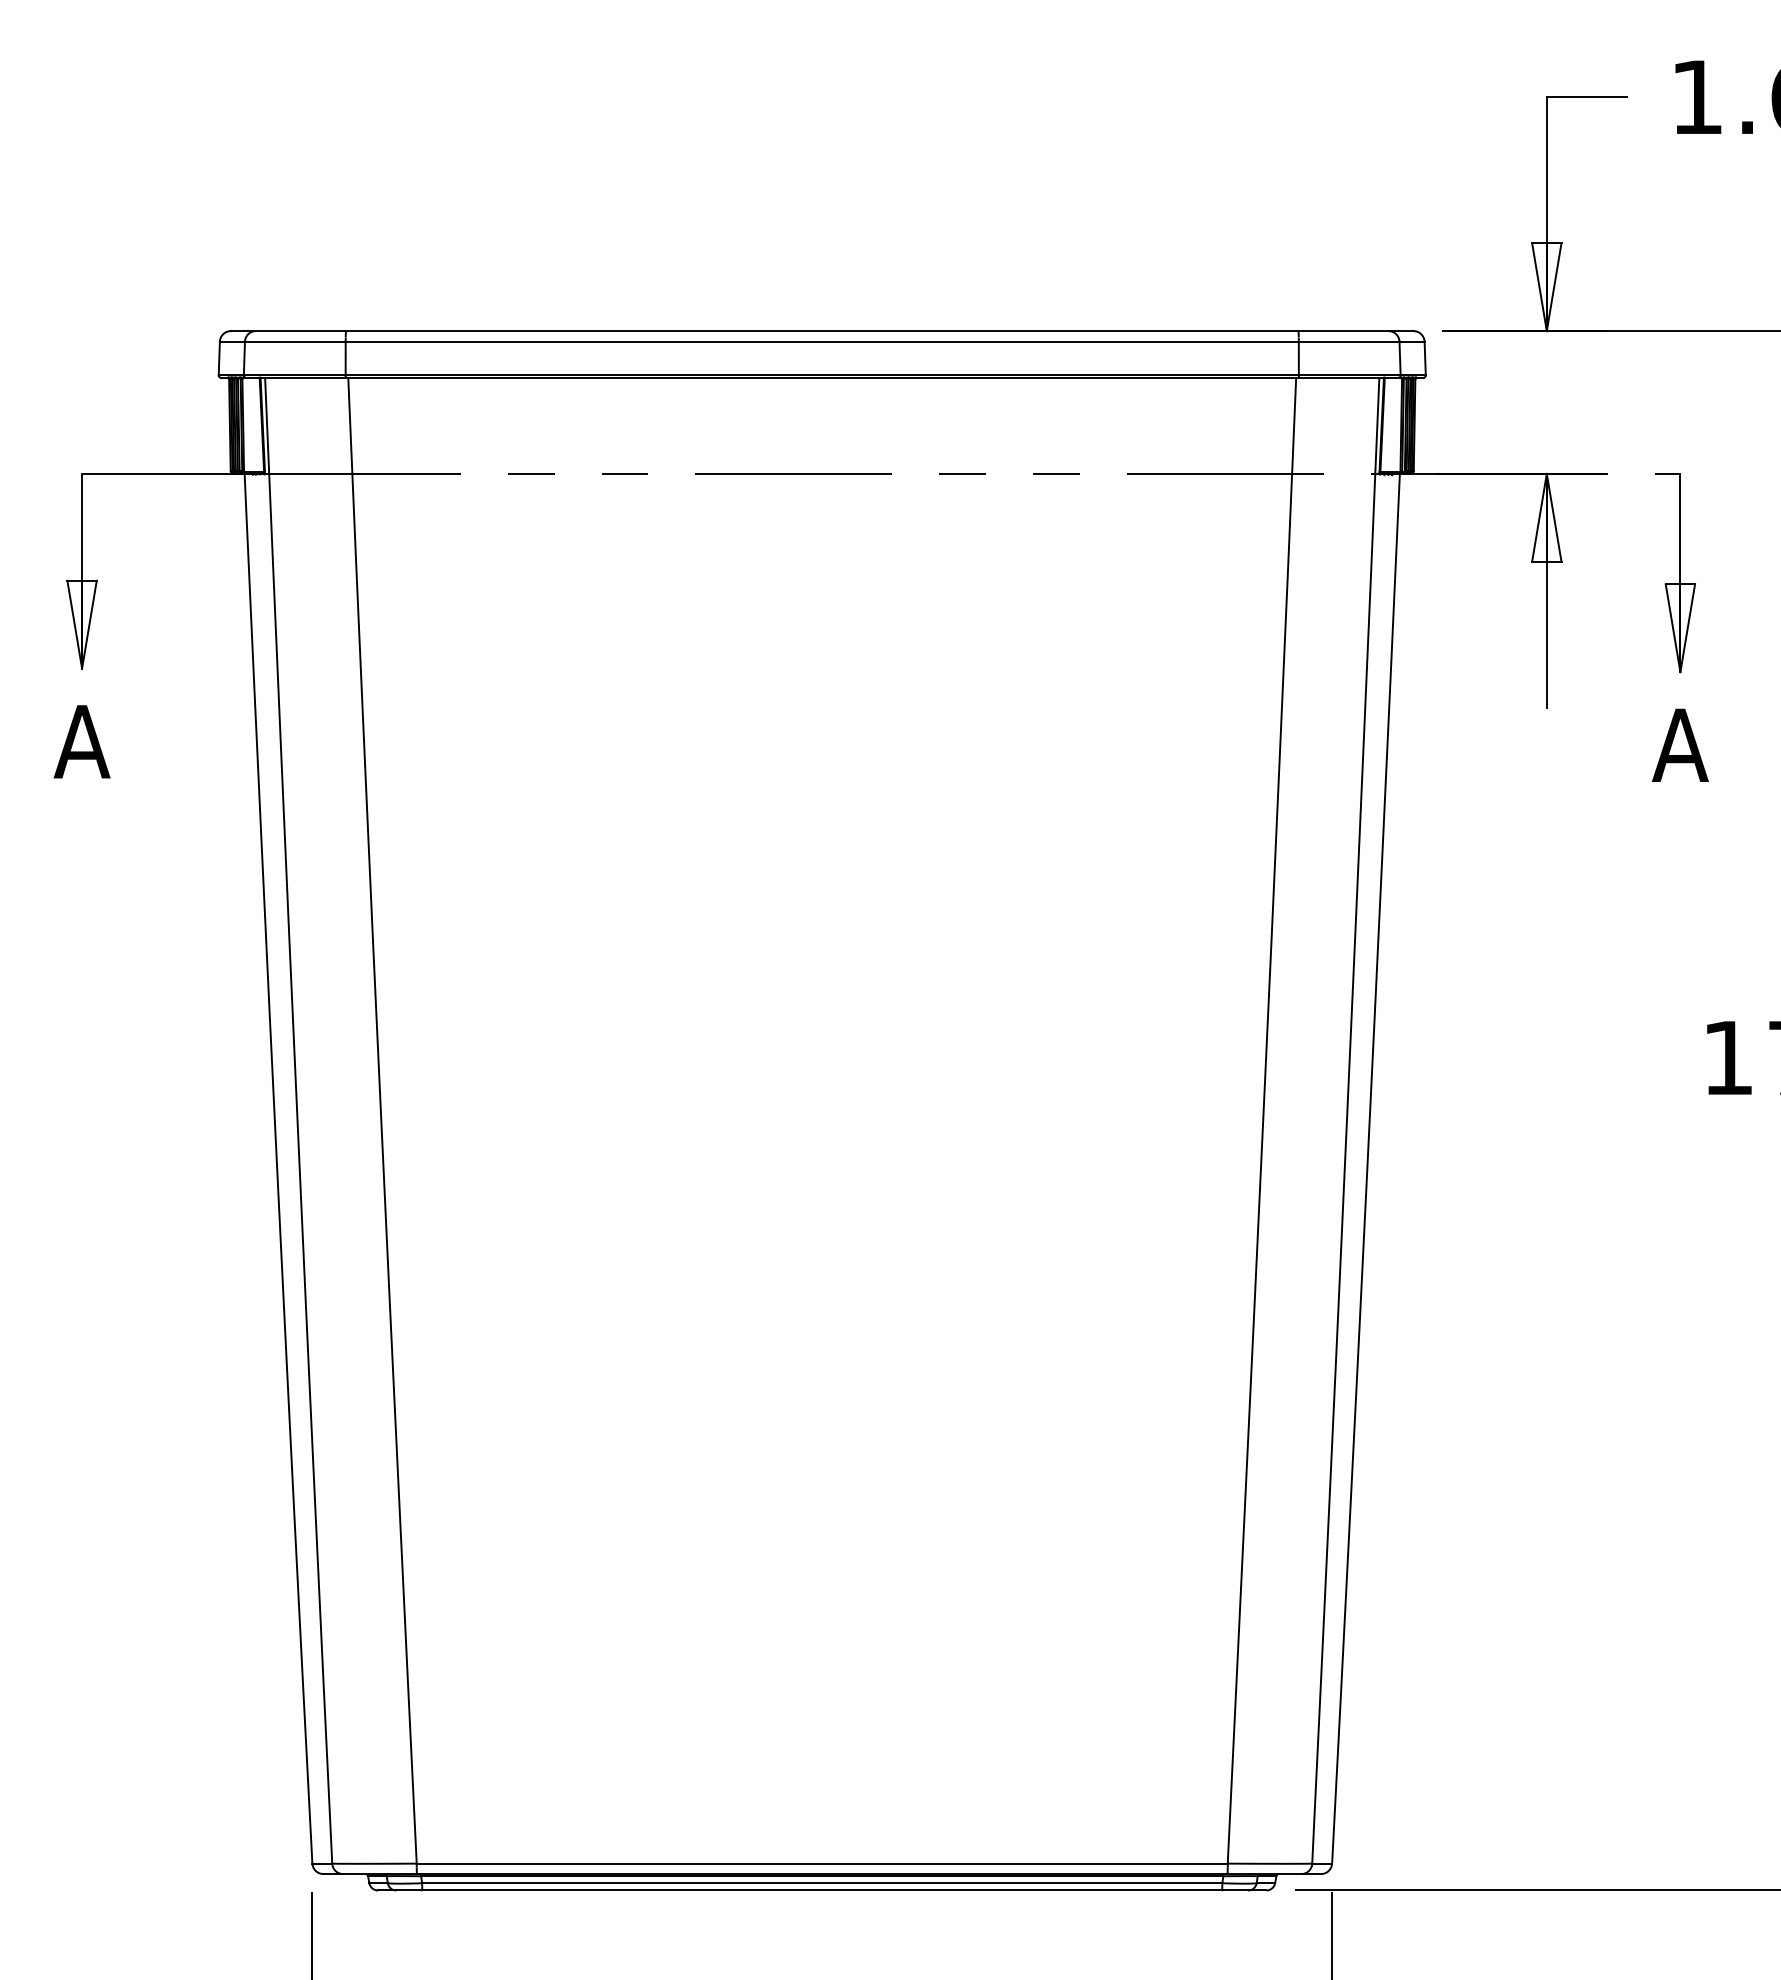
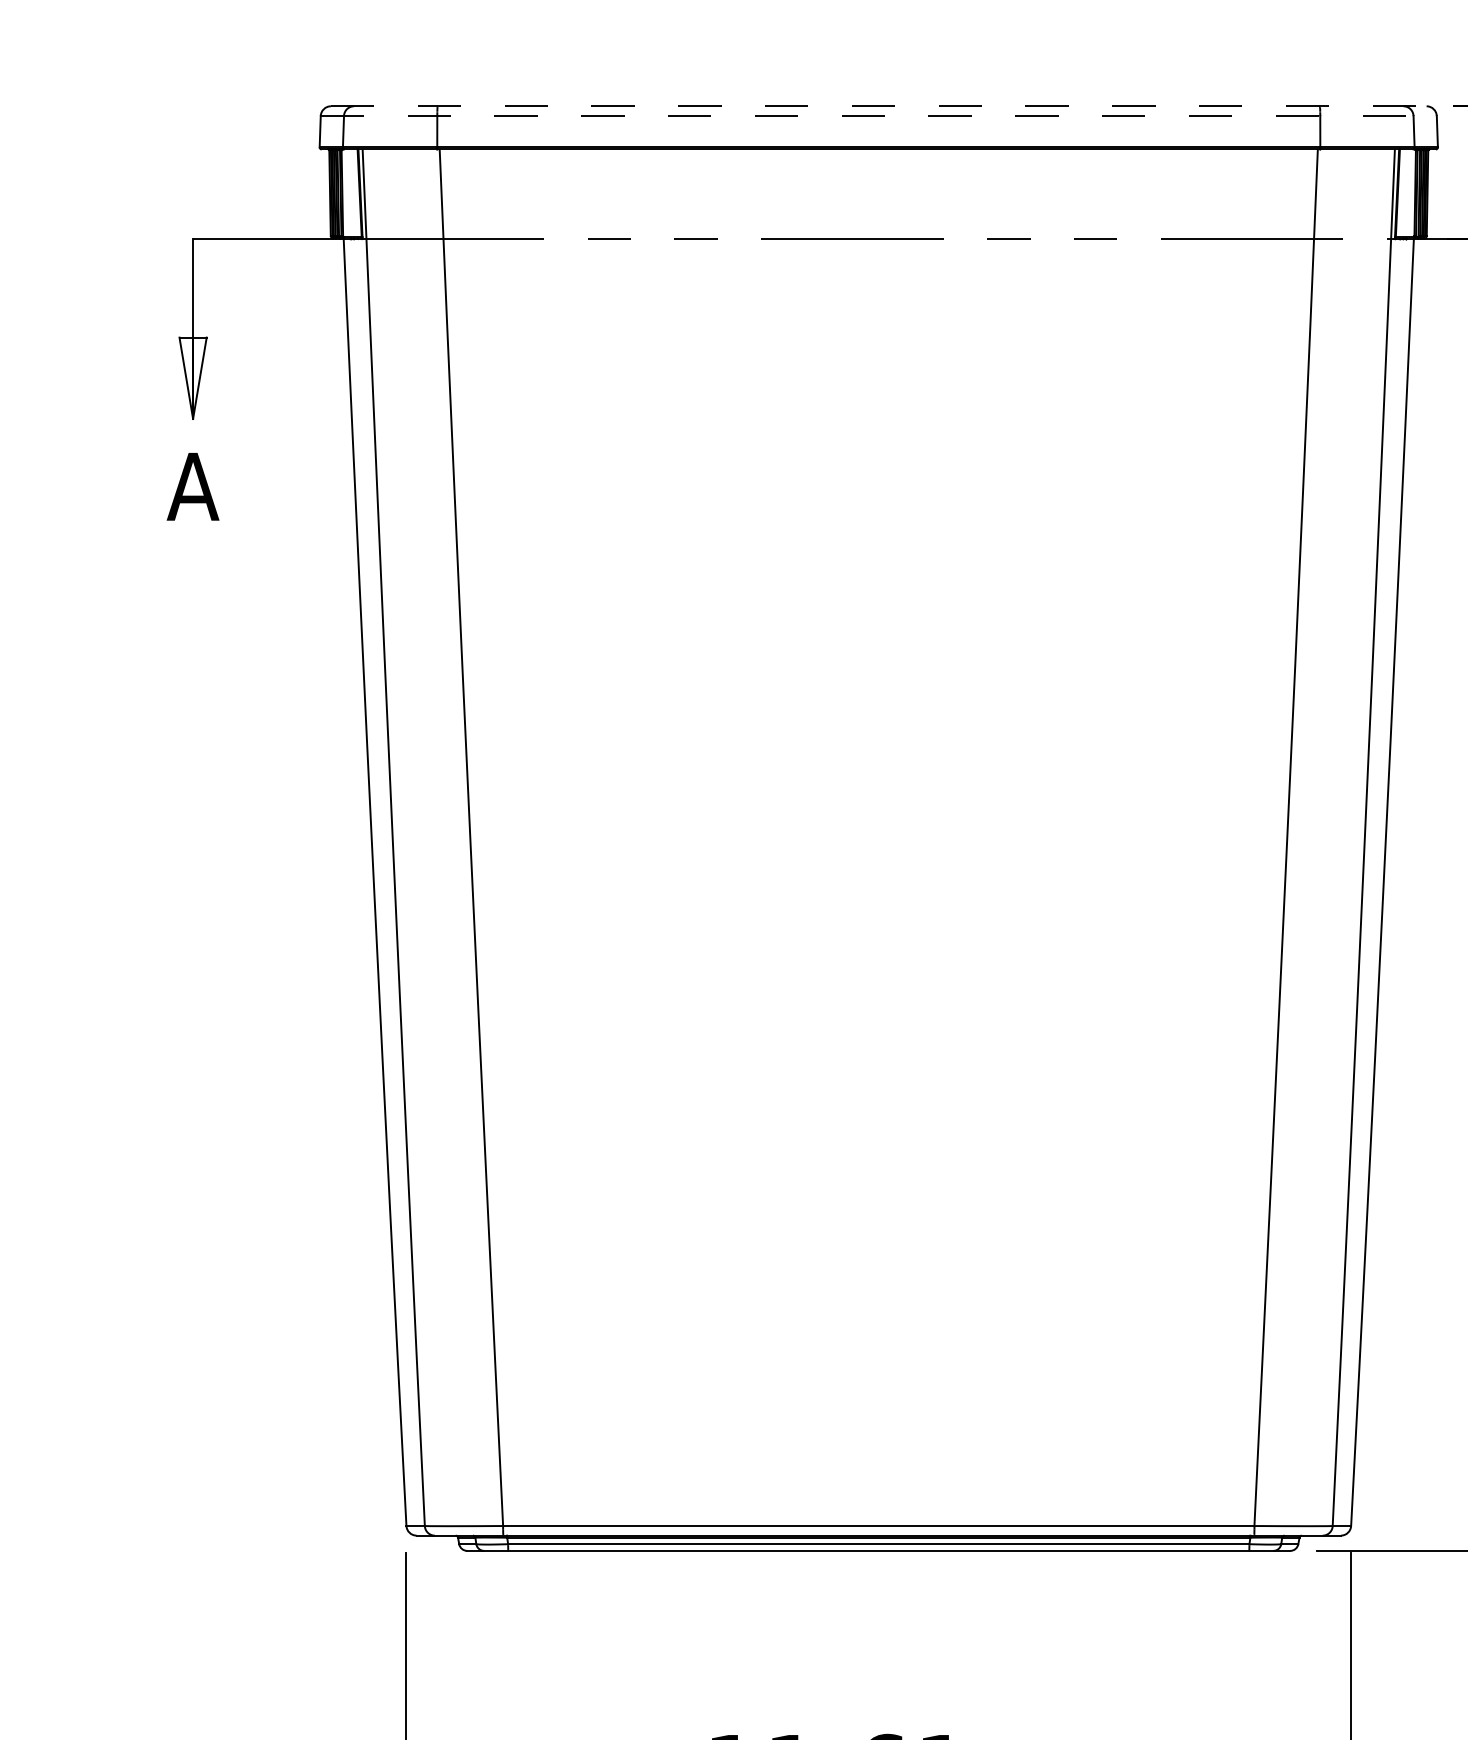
line: (822, 331) -> (879, 106), solid -> dashed
line: (822, 341) -> (879, 115), solid -> dashed

